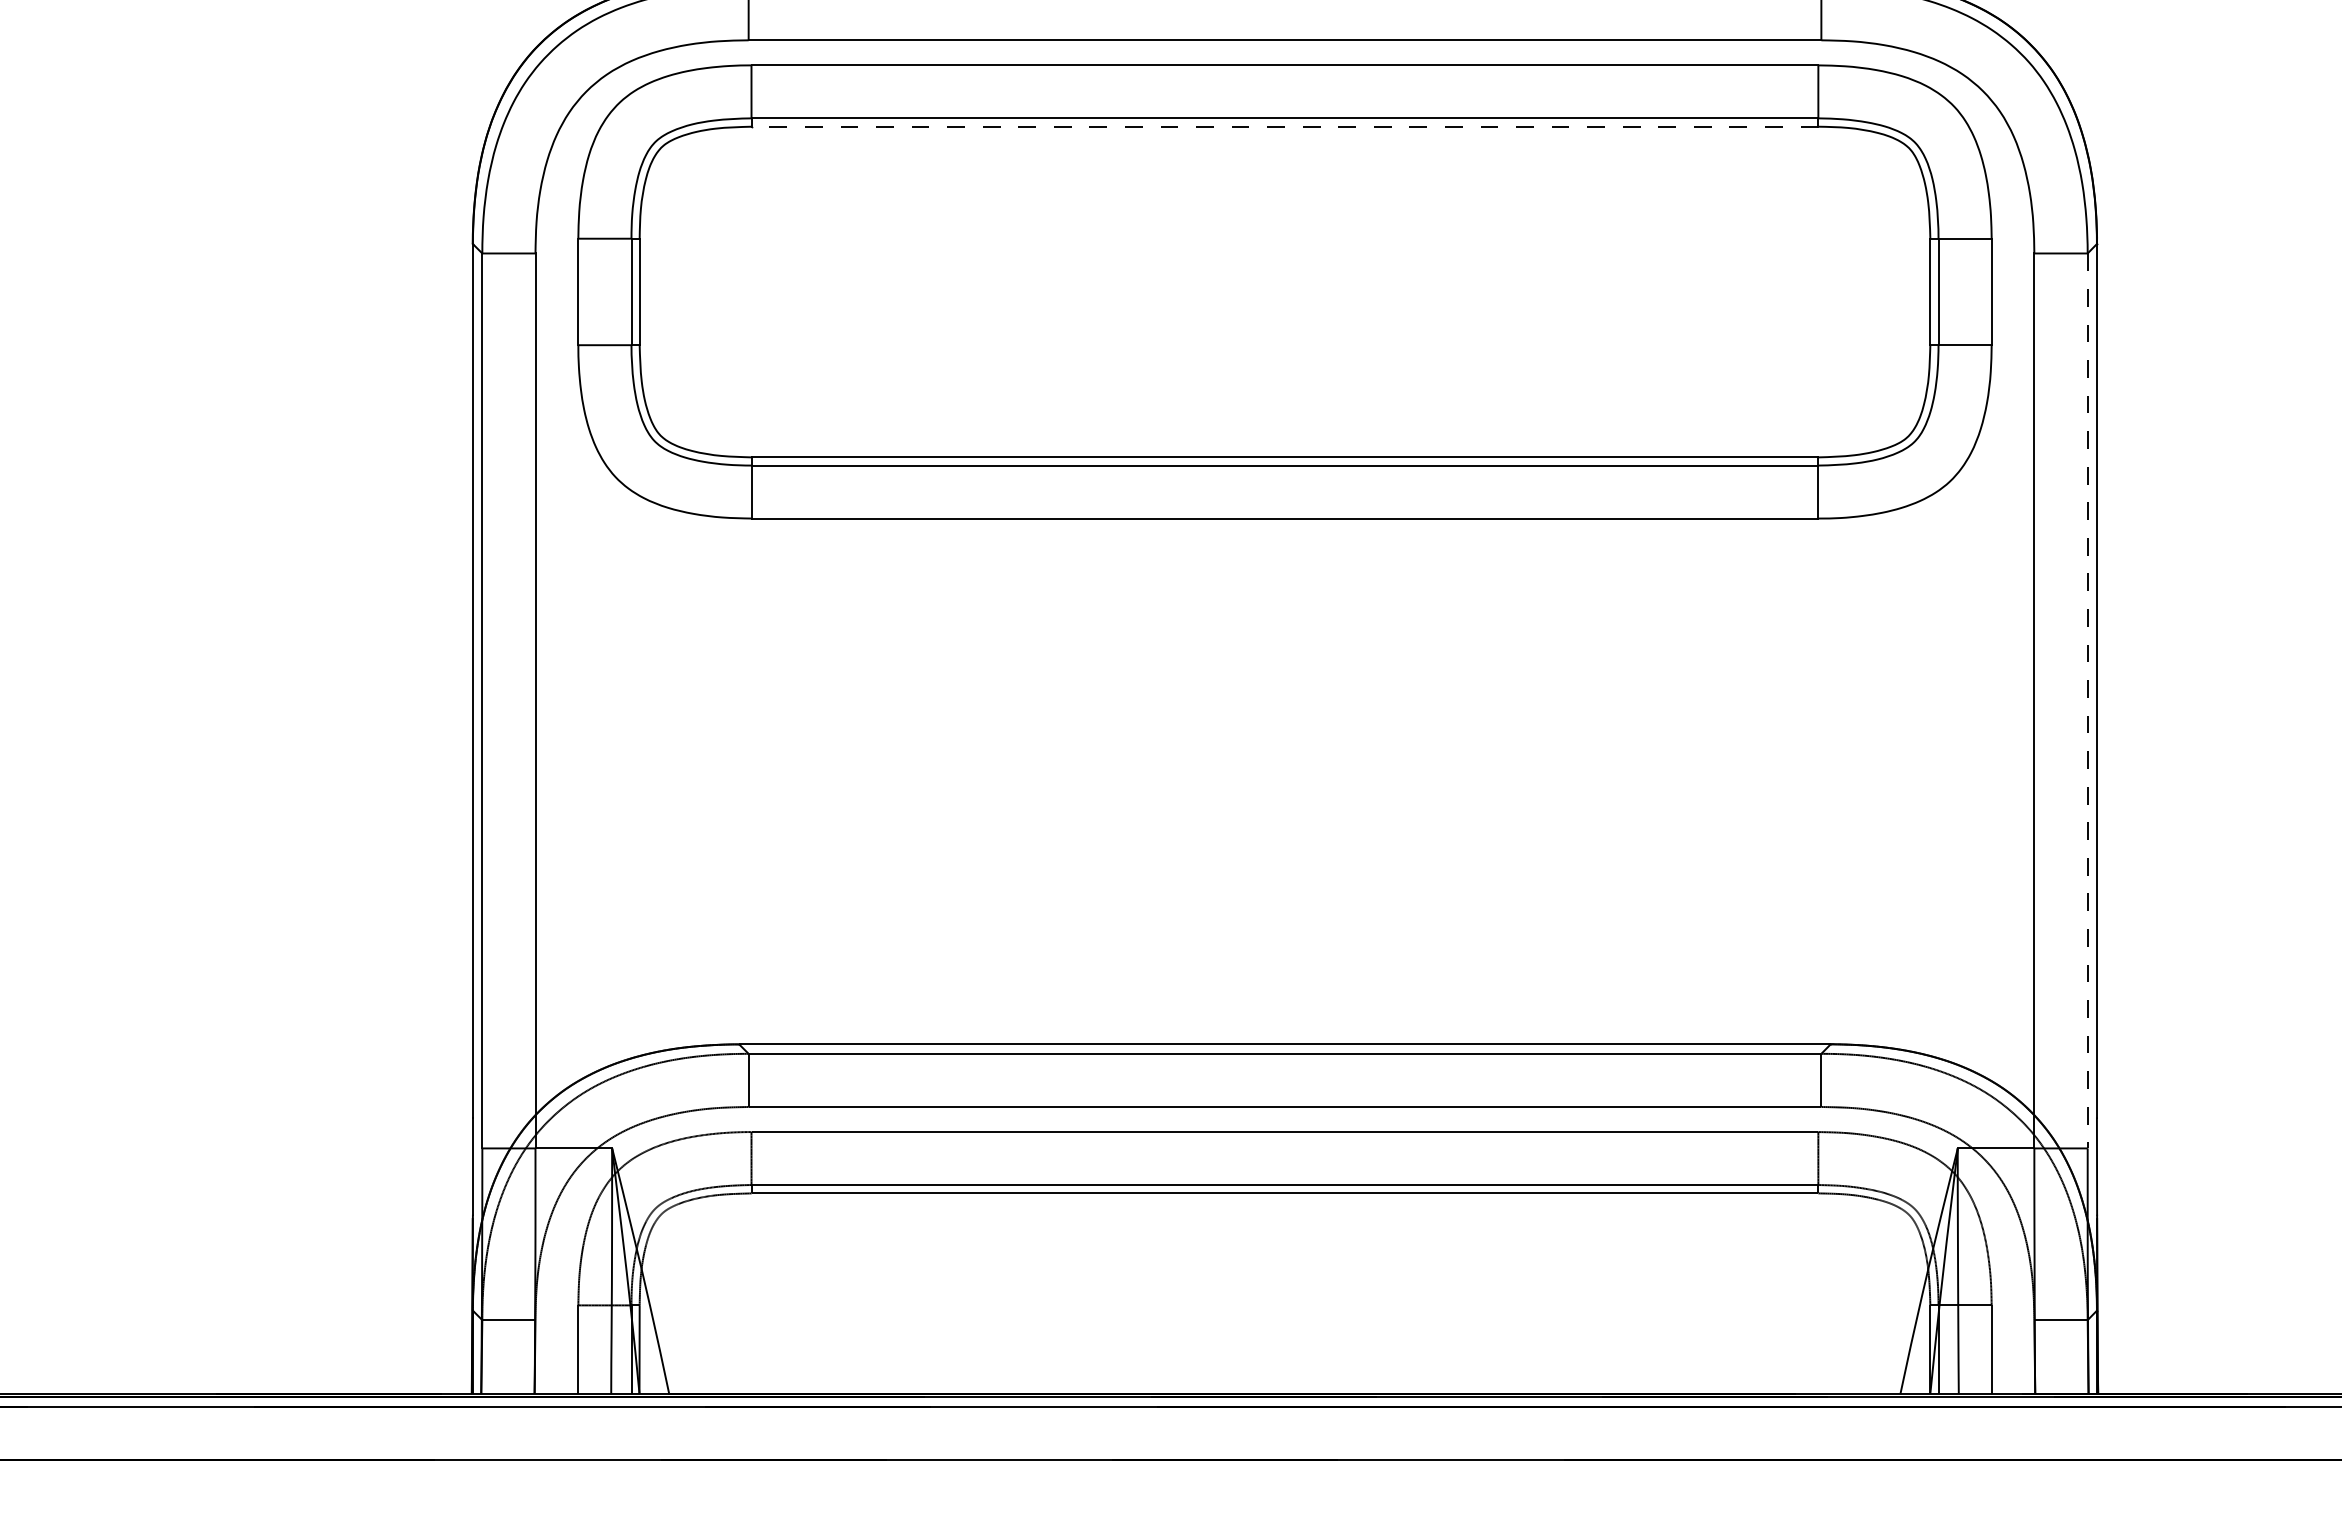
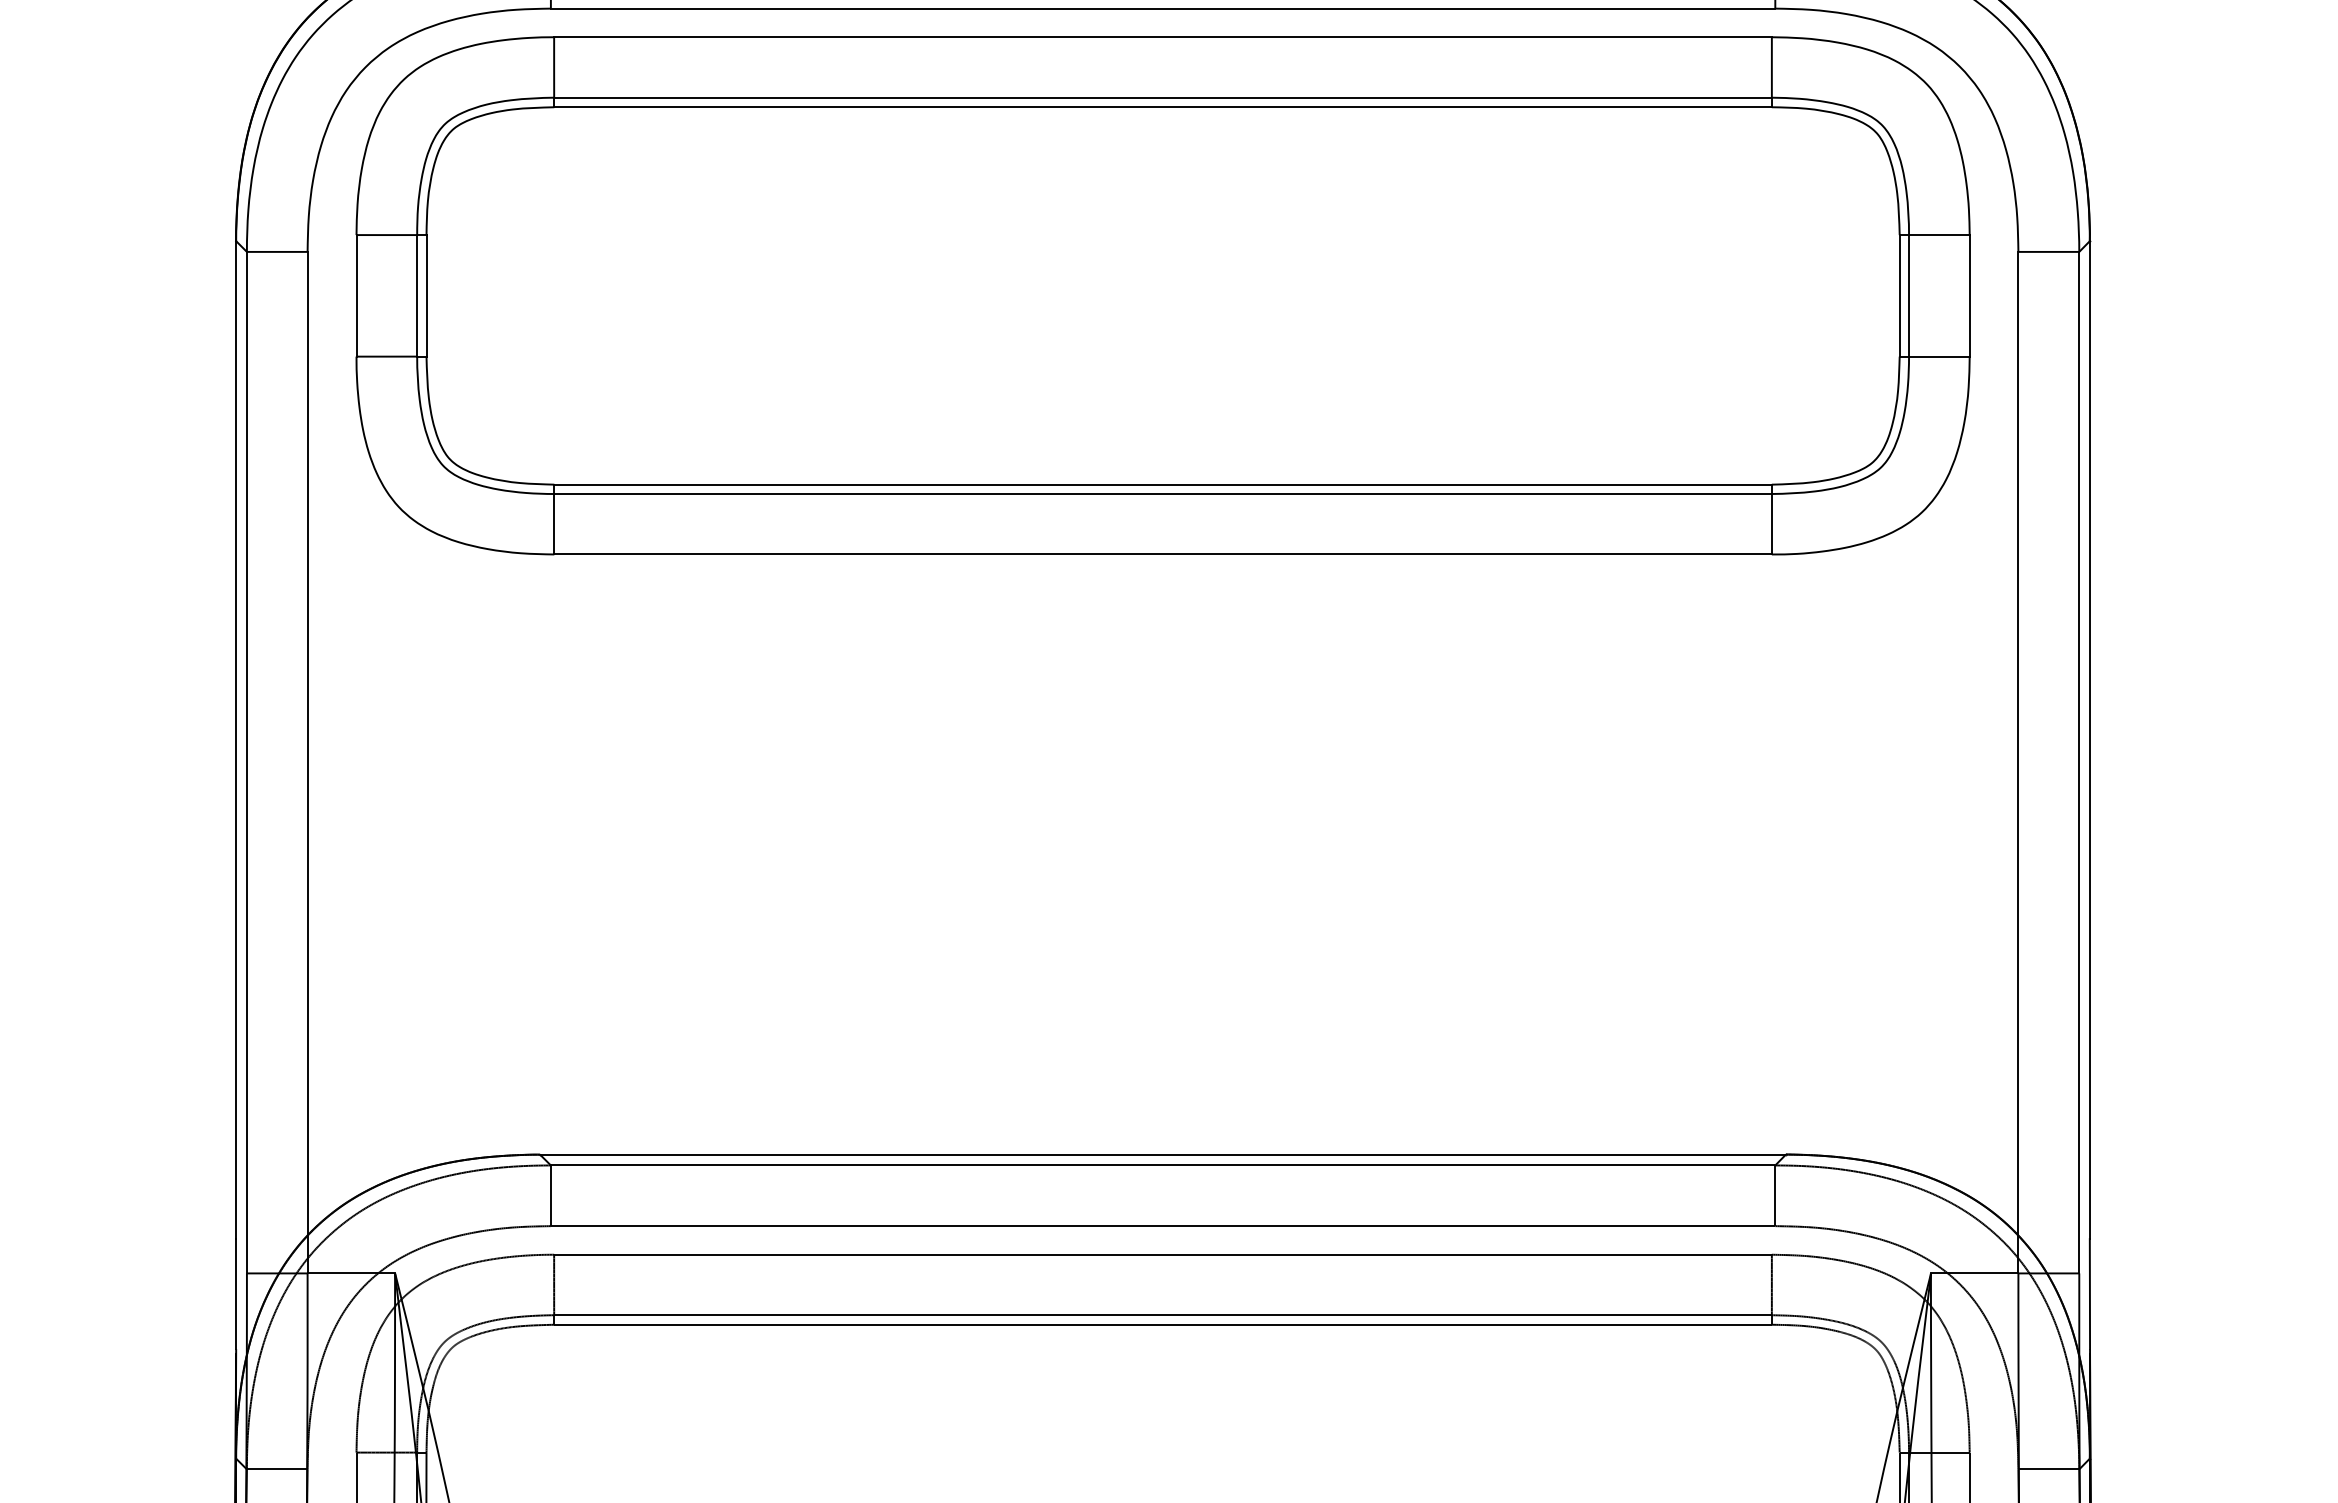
line: (1284, 126) -> (1162, 106), dashed -> solid
line: (2087, 701) -> (2079, 763), dashed -> solid

